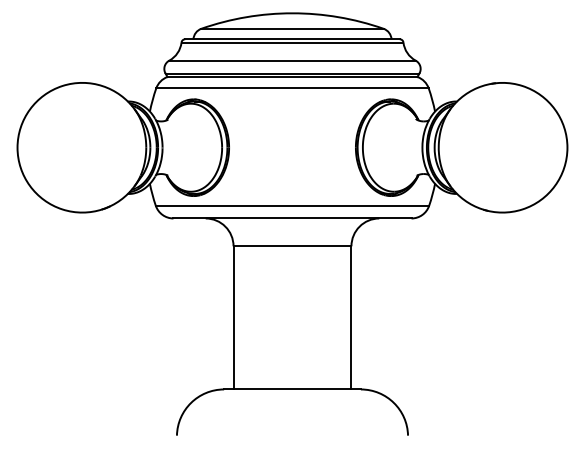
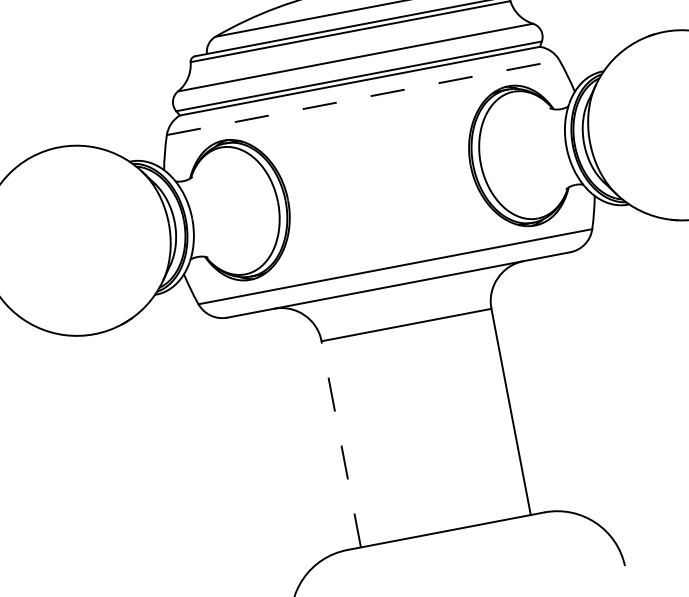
line: (293, 88) -> (364, 97), solid -> dashed
line: (233, 317) -> (341, 443), solid -> dashed

